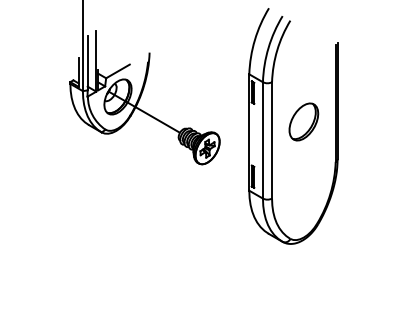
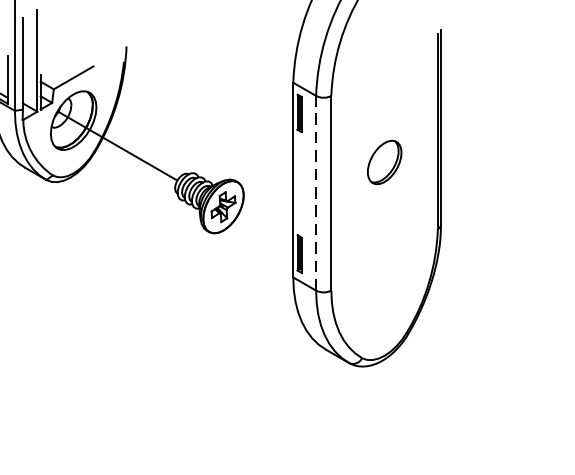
part: (303, 121) -> (383, 161), size x0.7
line: (262, 139) -> (315, 191), solid -> dashed

